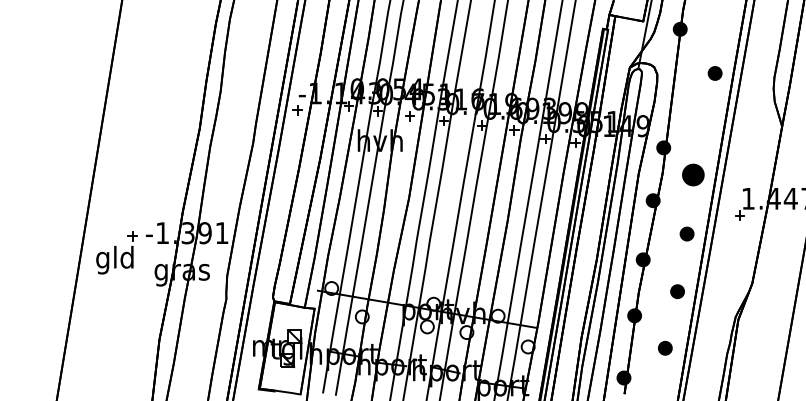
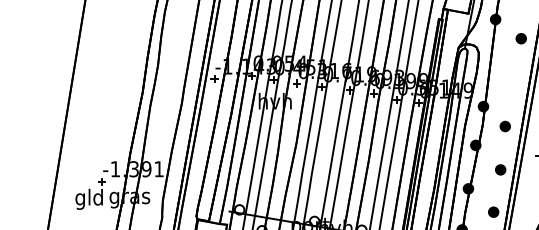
part: (714, 73) -> (520, 38), moved
part: (693, 174) -> (505, 126), size x0.62
part: (116, 252) -> (90, 193), moved

